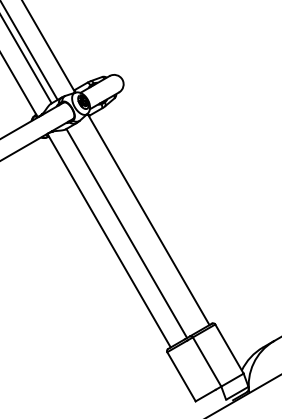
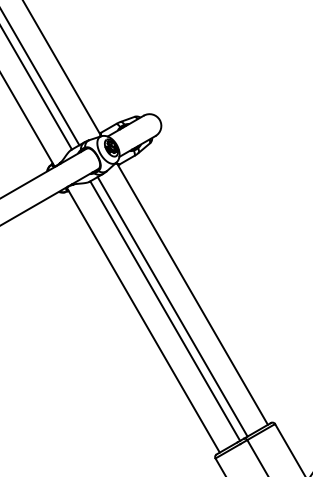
line: (132, 229) -> (172, 306), added

